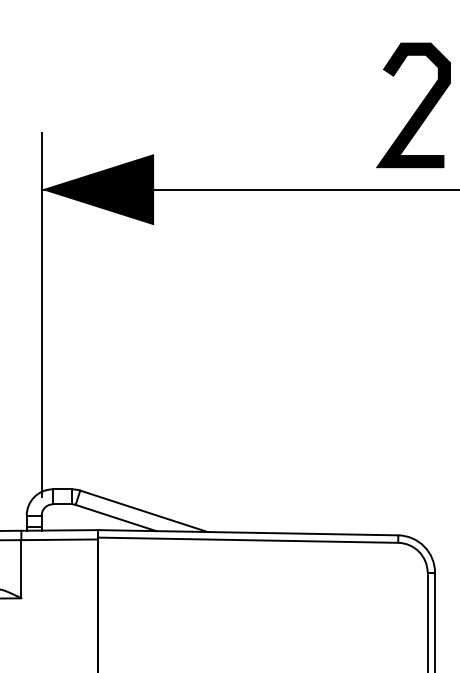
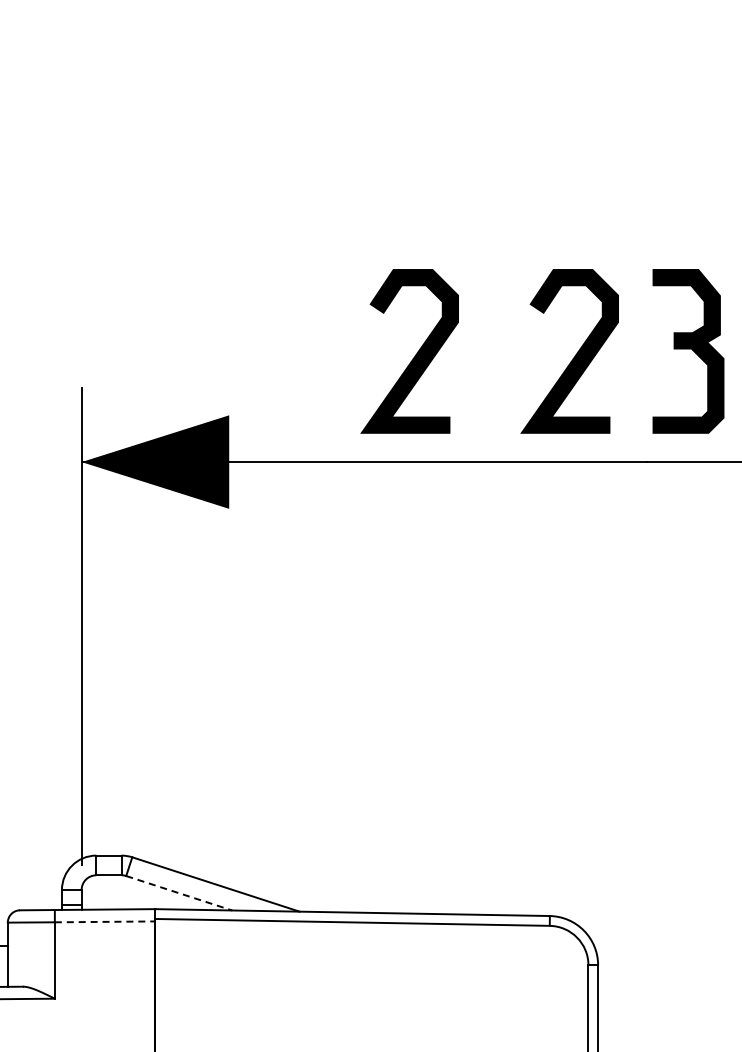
curve: (295, 108) -> (414, 355), added
line: (116, 518) -> (179, 893), solid -> dashed
line: (59, 539) -> (105, 921), solid -> dashed

